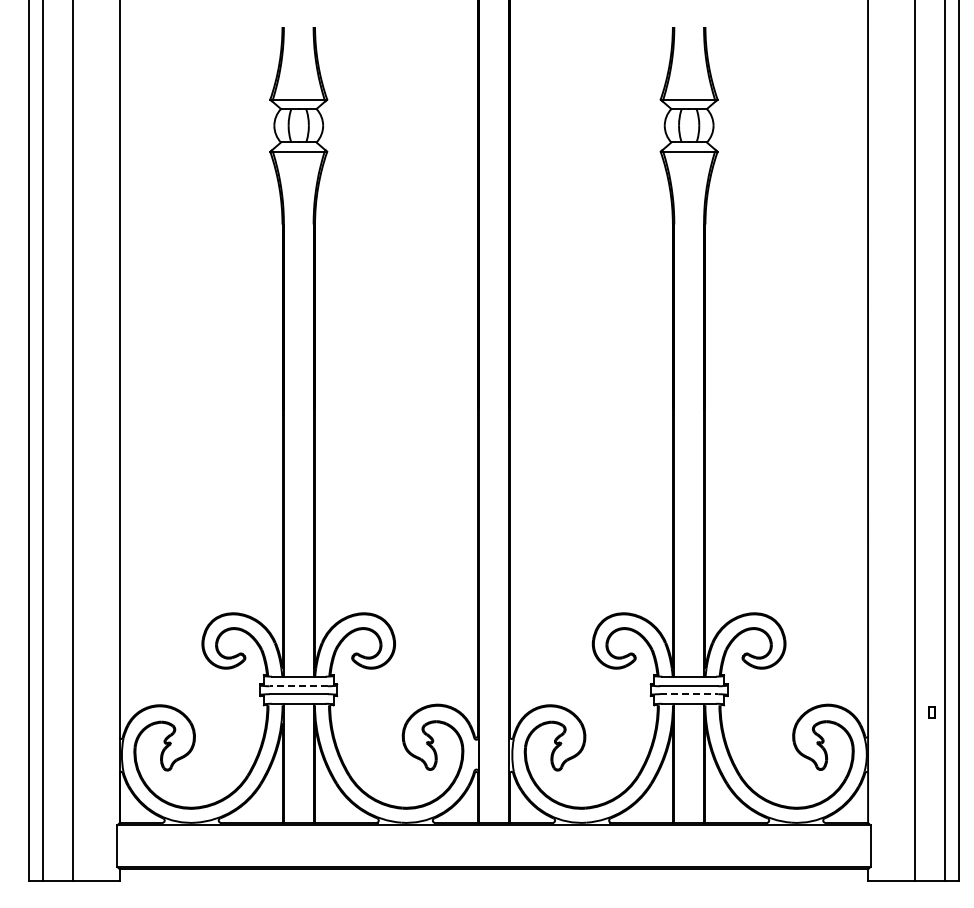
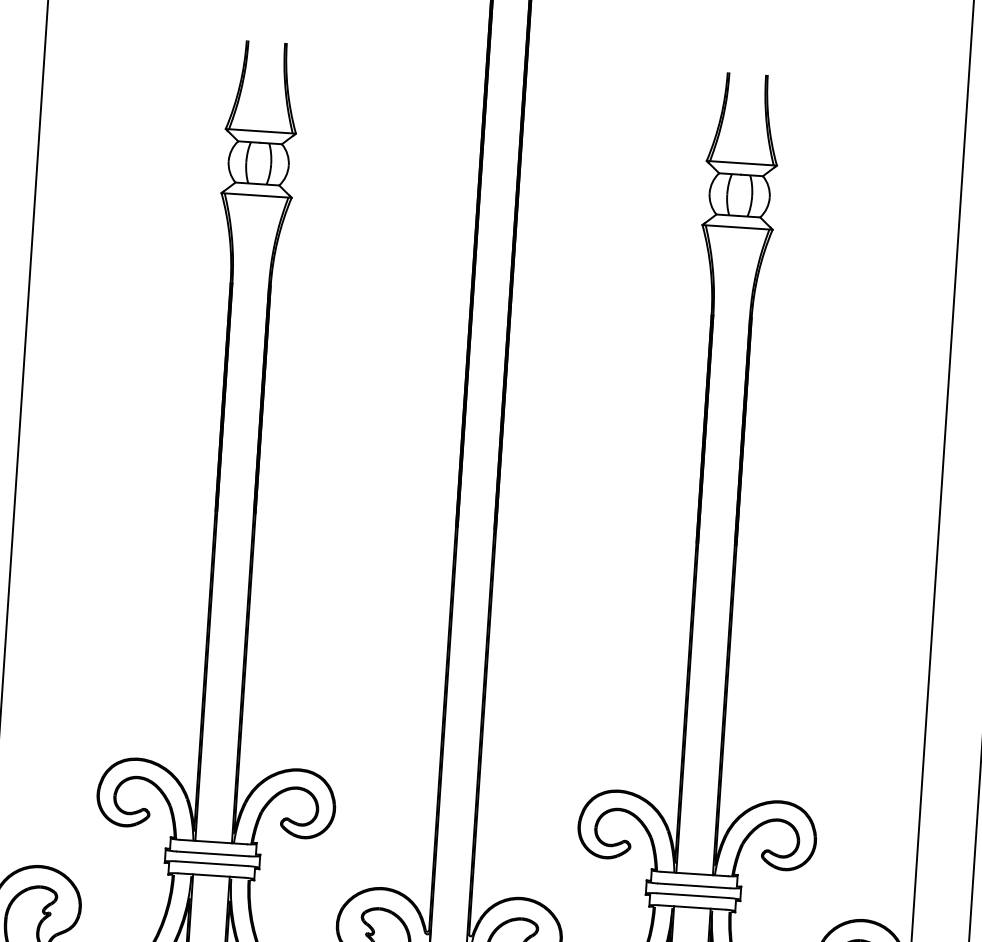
line: (298, 686) -> (212, 854), dashed -> solid
line: (689, 694) -> (693, 896), dashed -> solid

